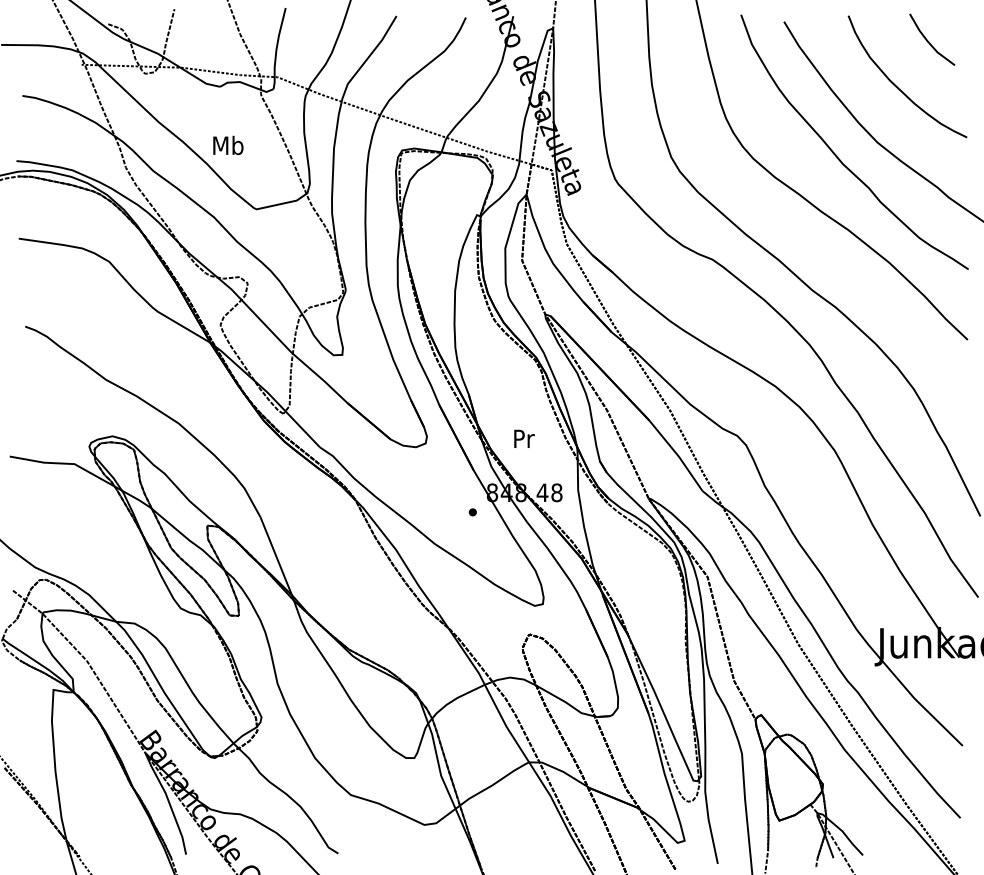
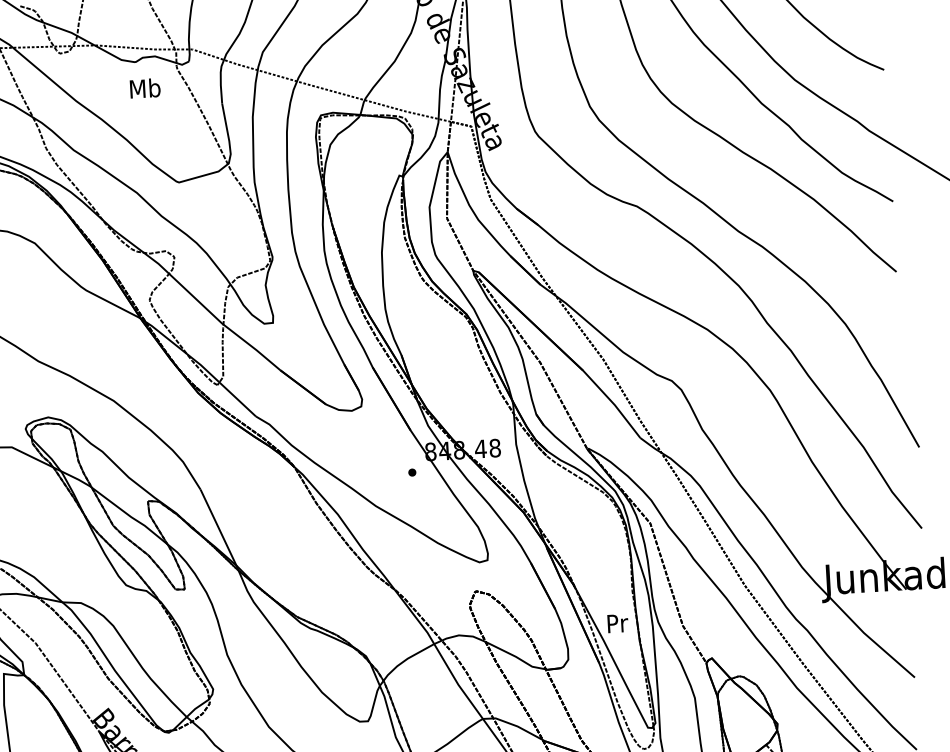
text: (228, 145) -> (145, 88), moved
text: (524, 438) -> (617, 623), moved

